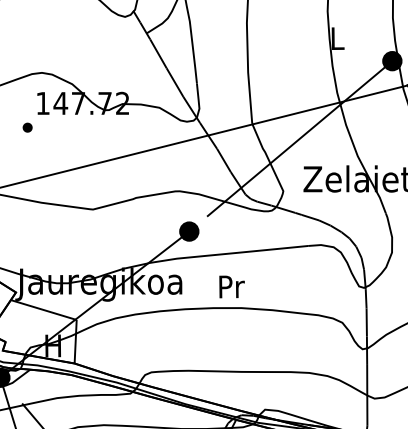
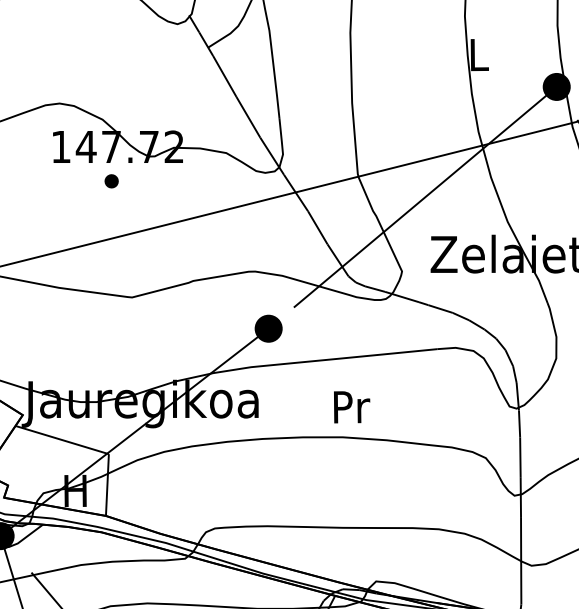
part: (27, 127) -> (111, 181), moved
text: (231, 286) -> (351, 406), moved

